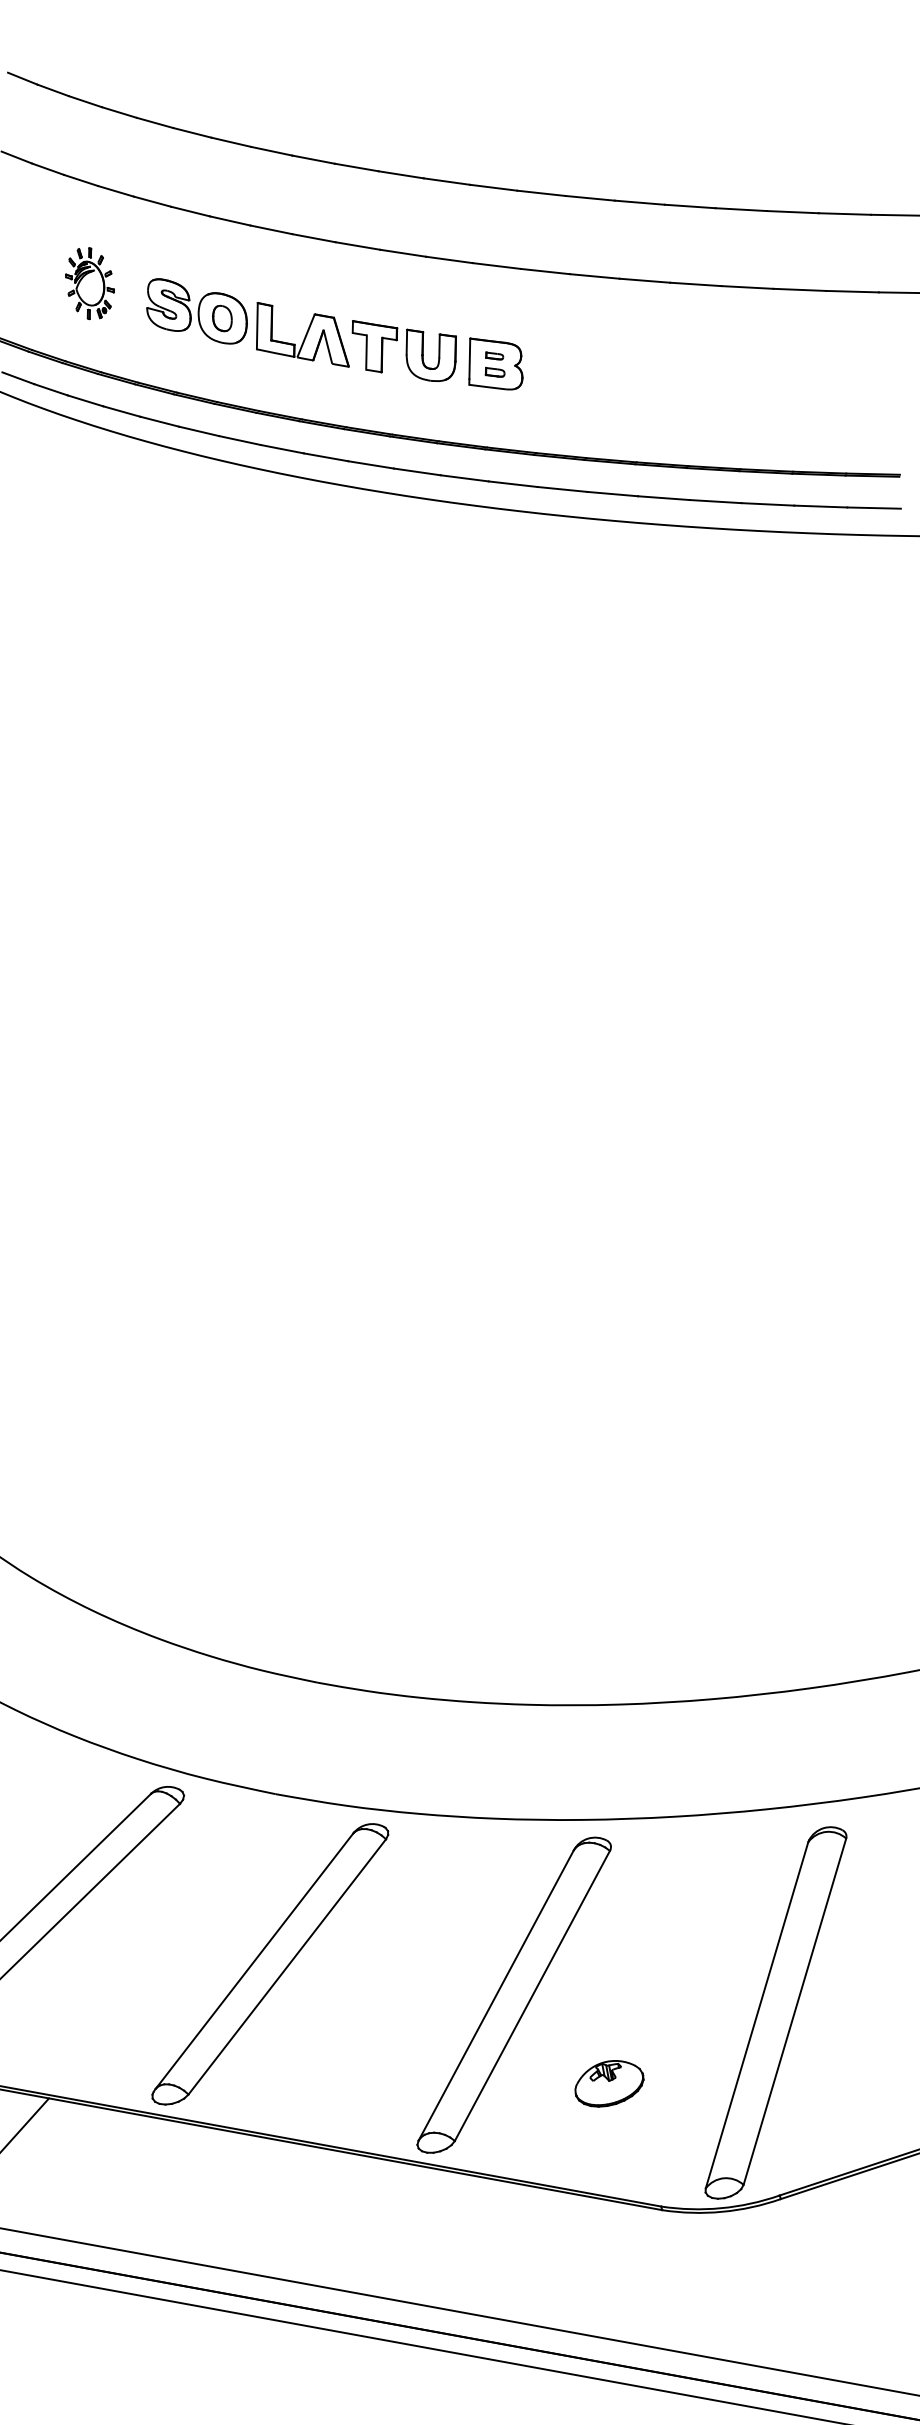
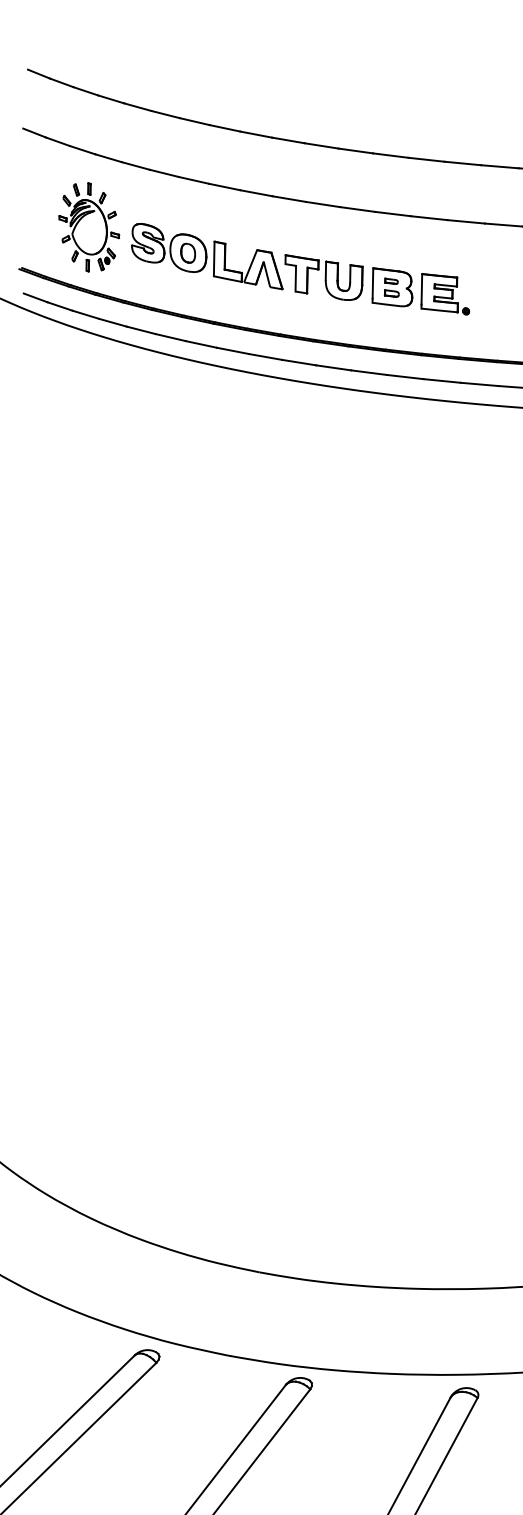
part: (89, 283) -> (88, 227), size x1.67
part: (566, 373) -> (445, 294), added

